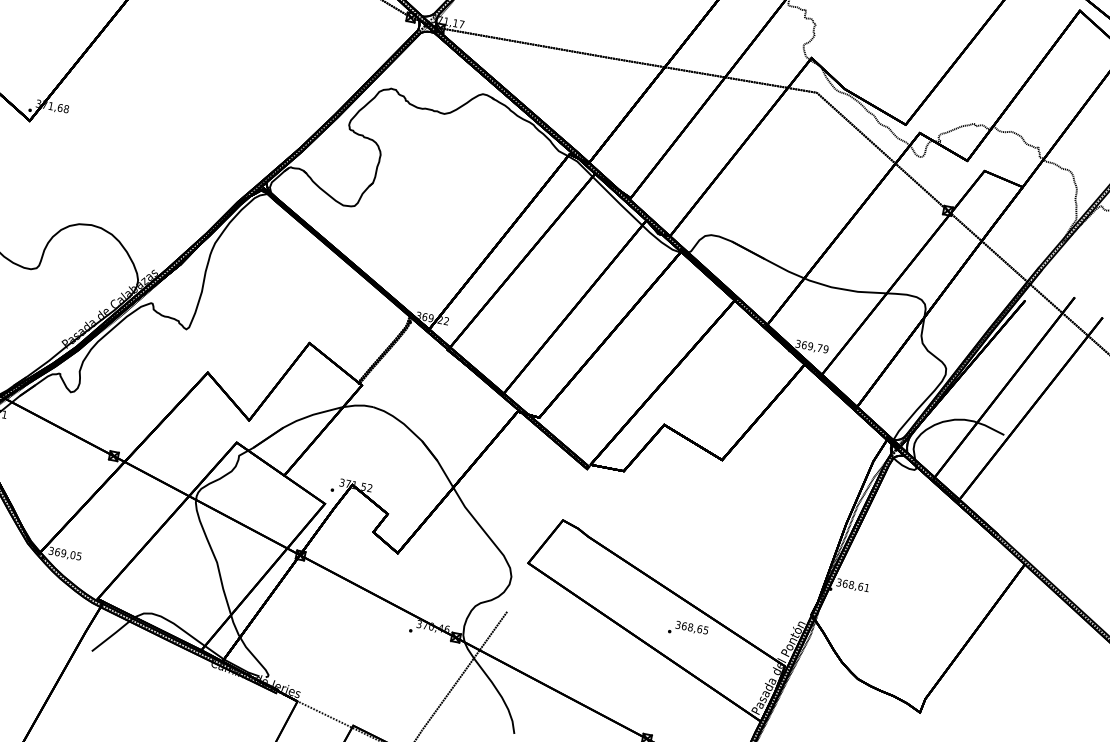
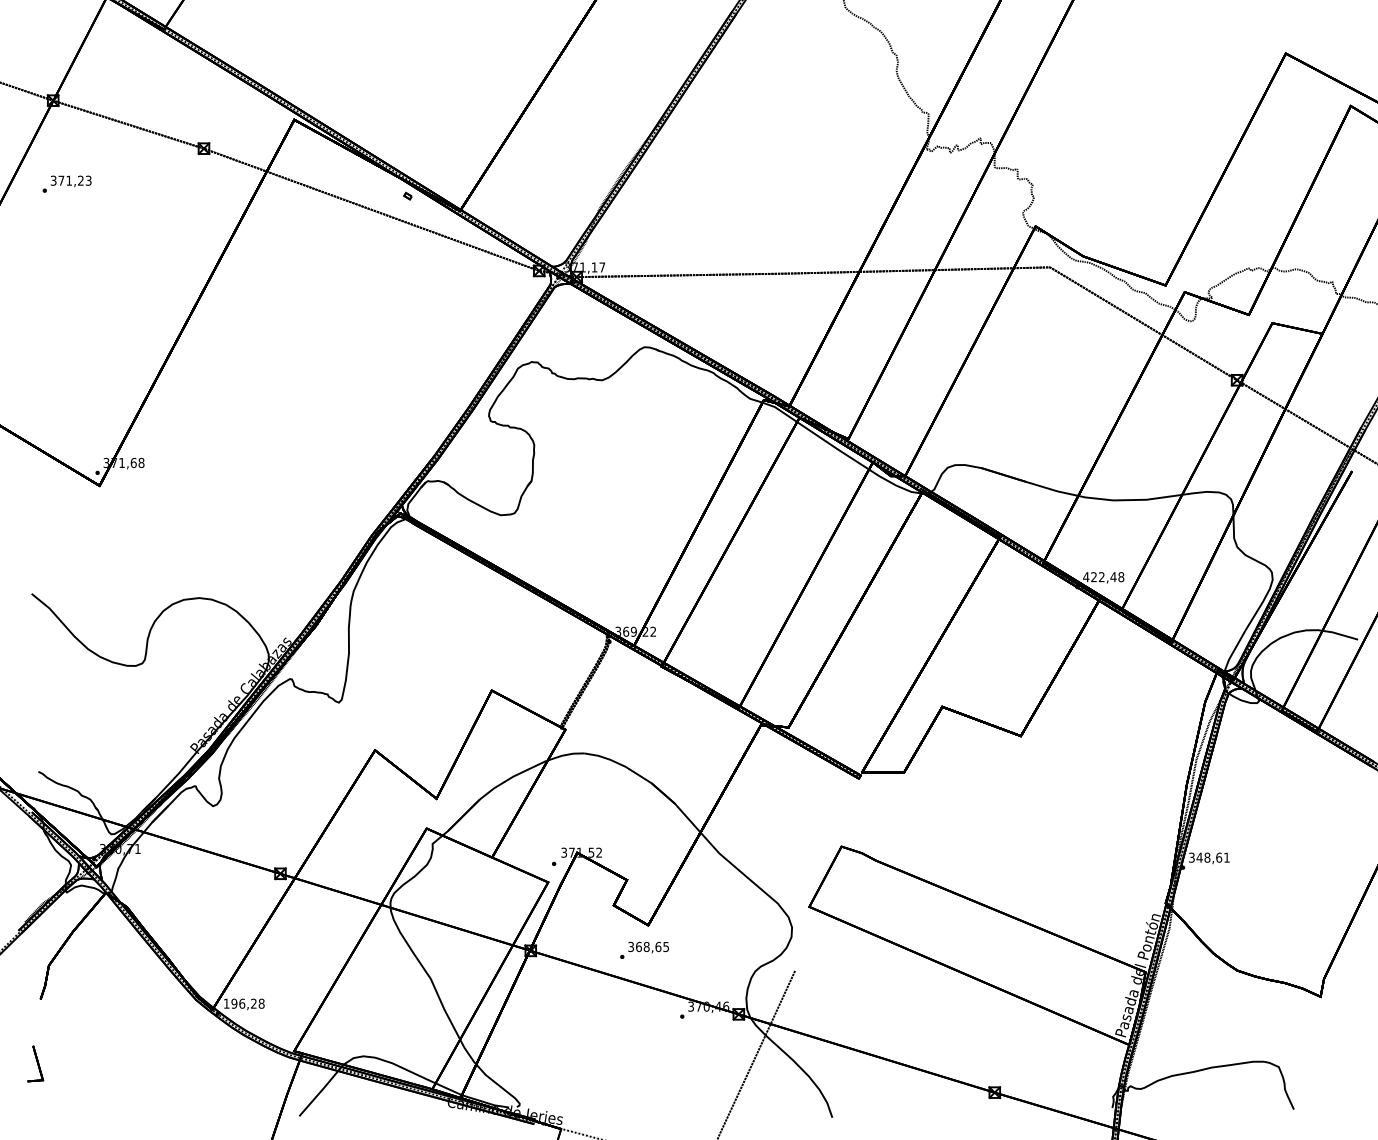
text: (811, 346) -> (1103, 577), 369,79 -> 422,48
text: (64, 553) -> (243, 1003), 369,05 -> 196,28
text: (845, 583) -> (1199, 857), 368,61 -> 348,61
text: (688, 629) -> (644, 949), moved

